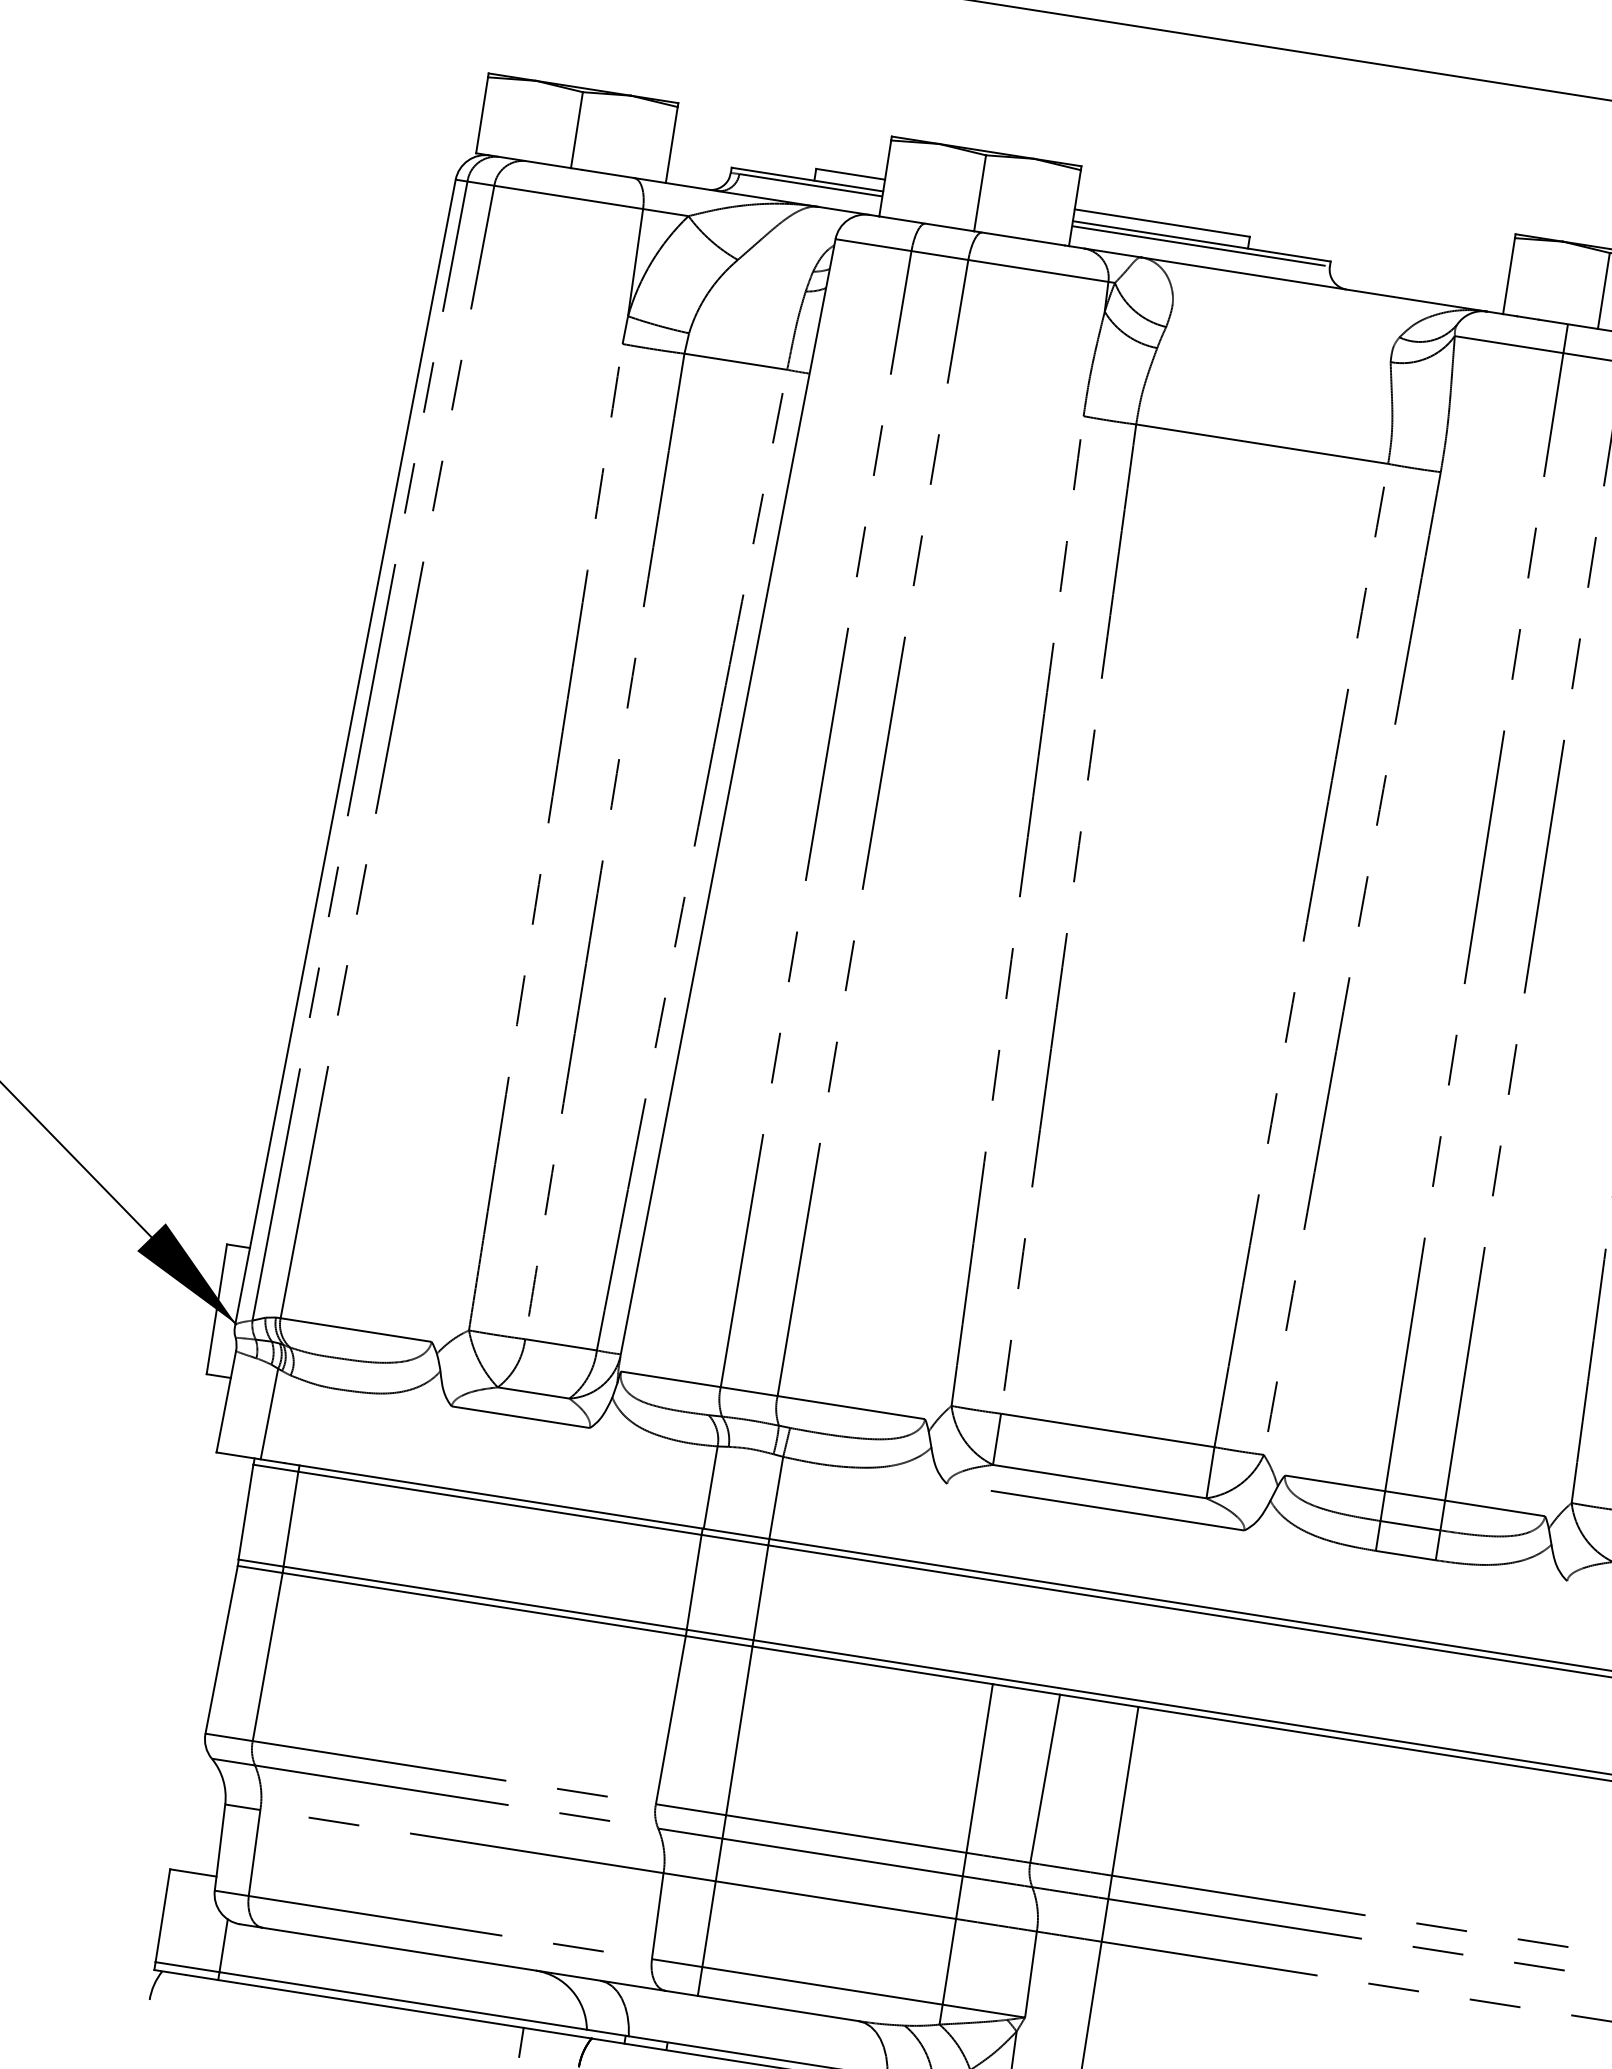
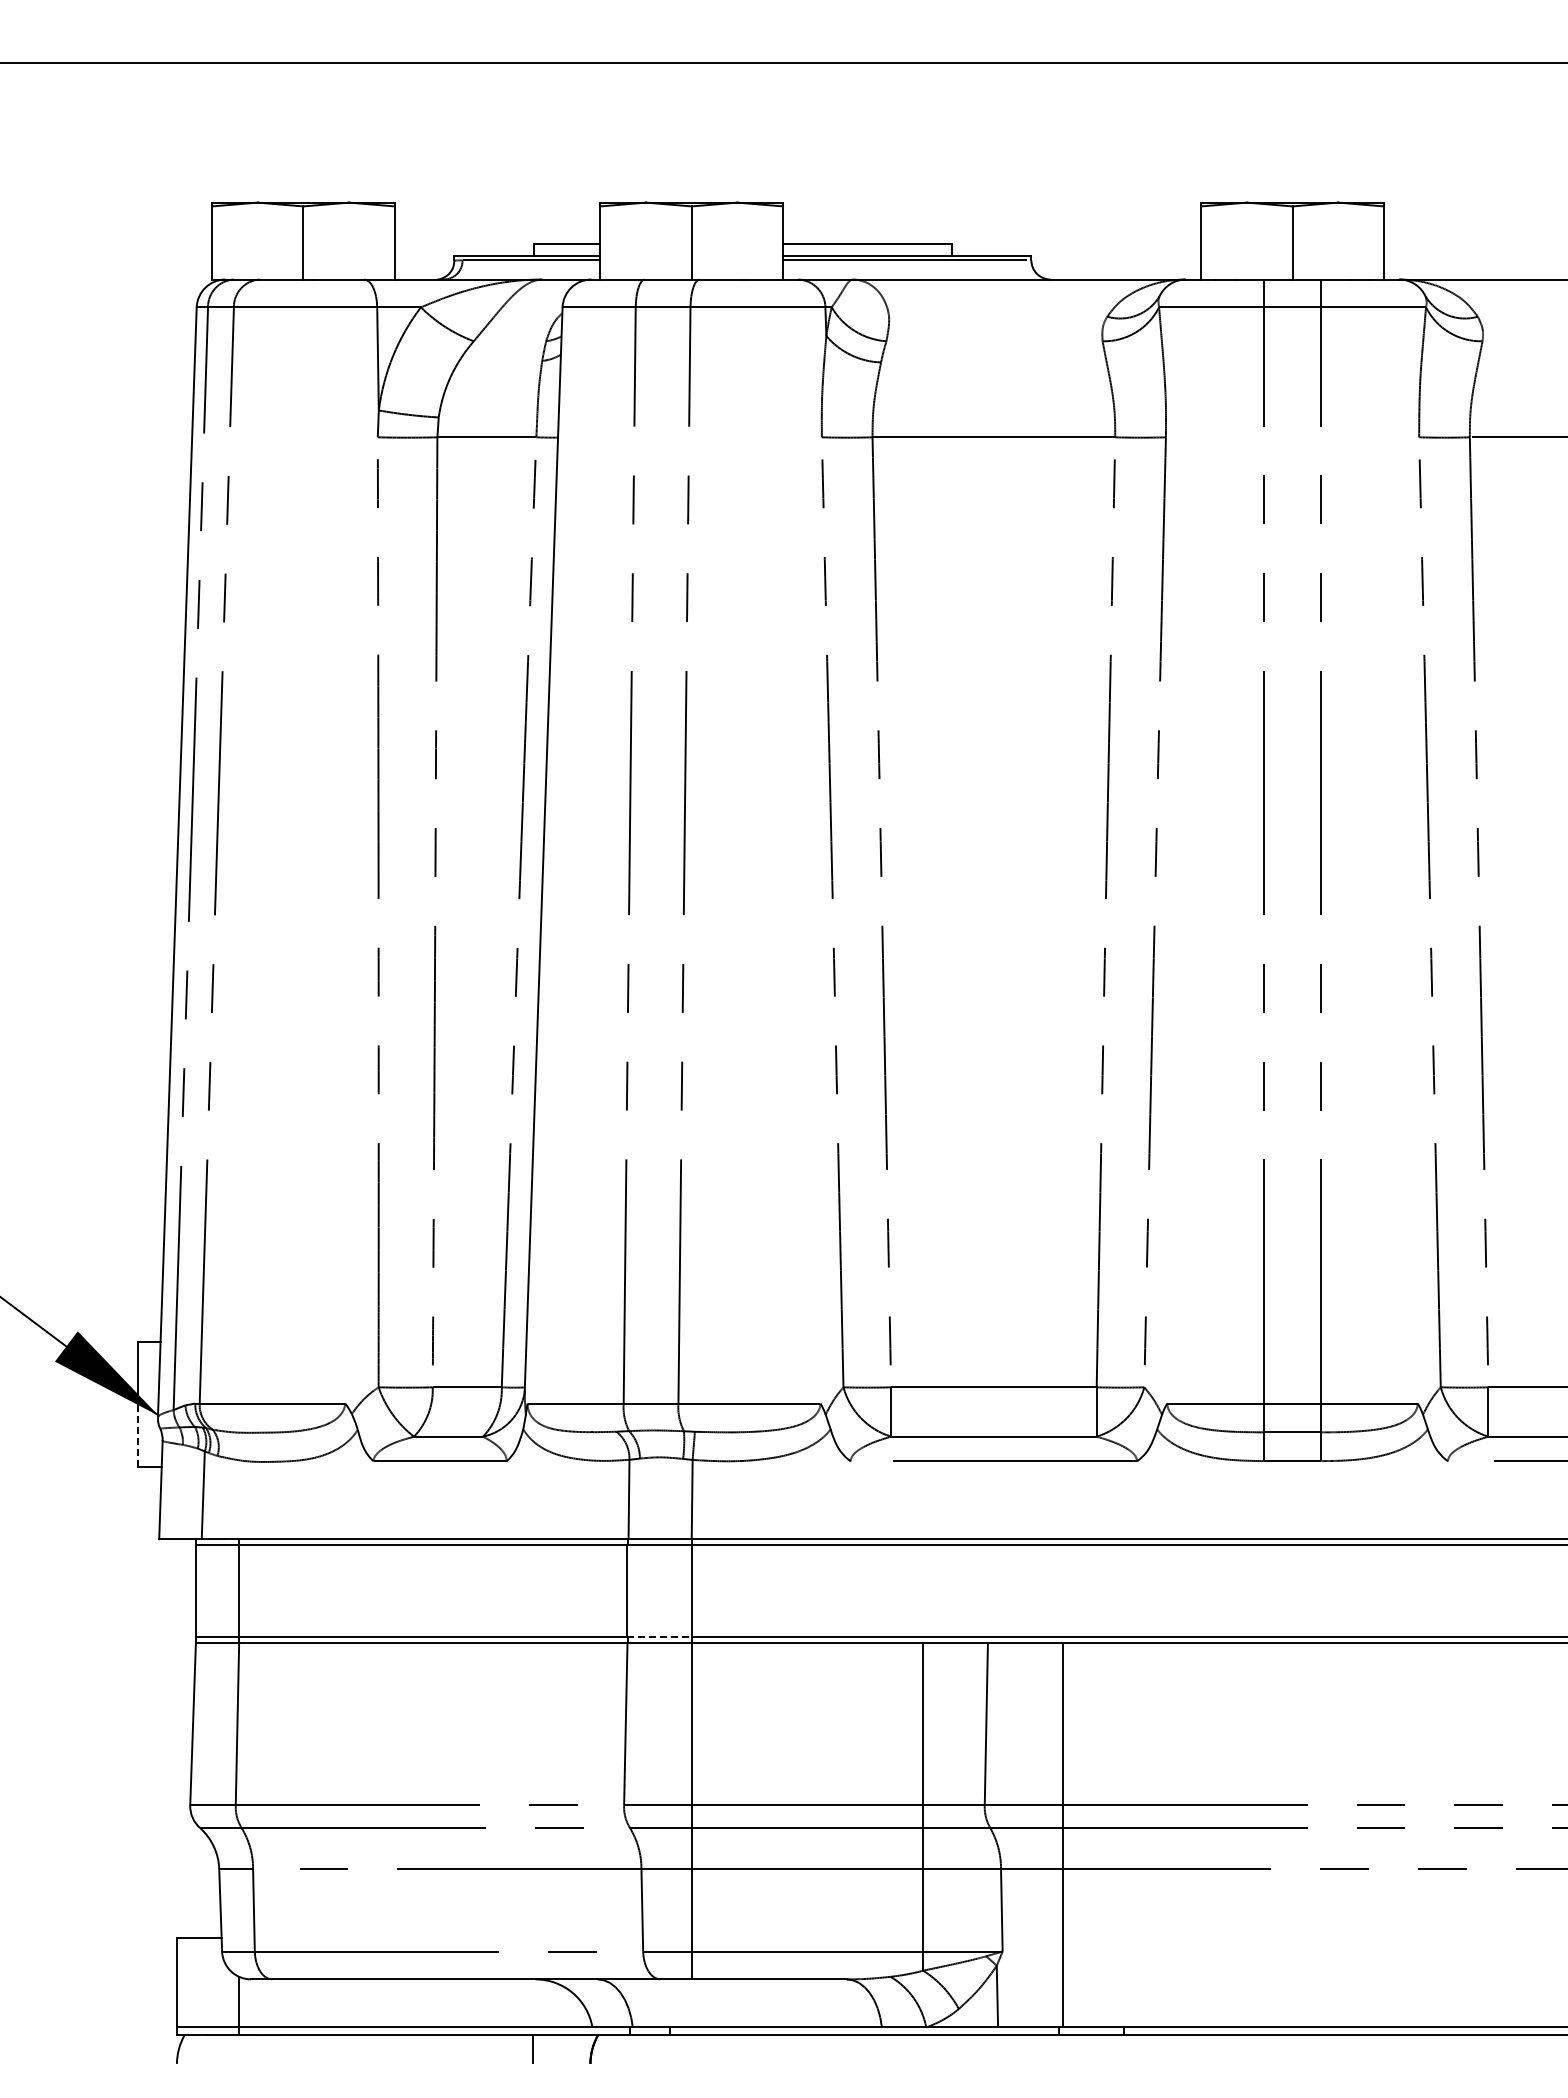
line: (211, 1341) -> (138, 1435), solid -> dashed
line: (721, 1634) -> (660, 1636), solid -> dashed

